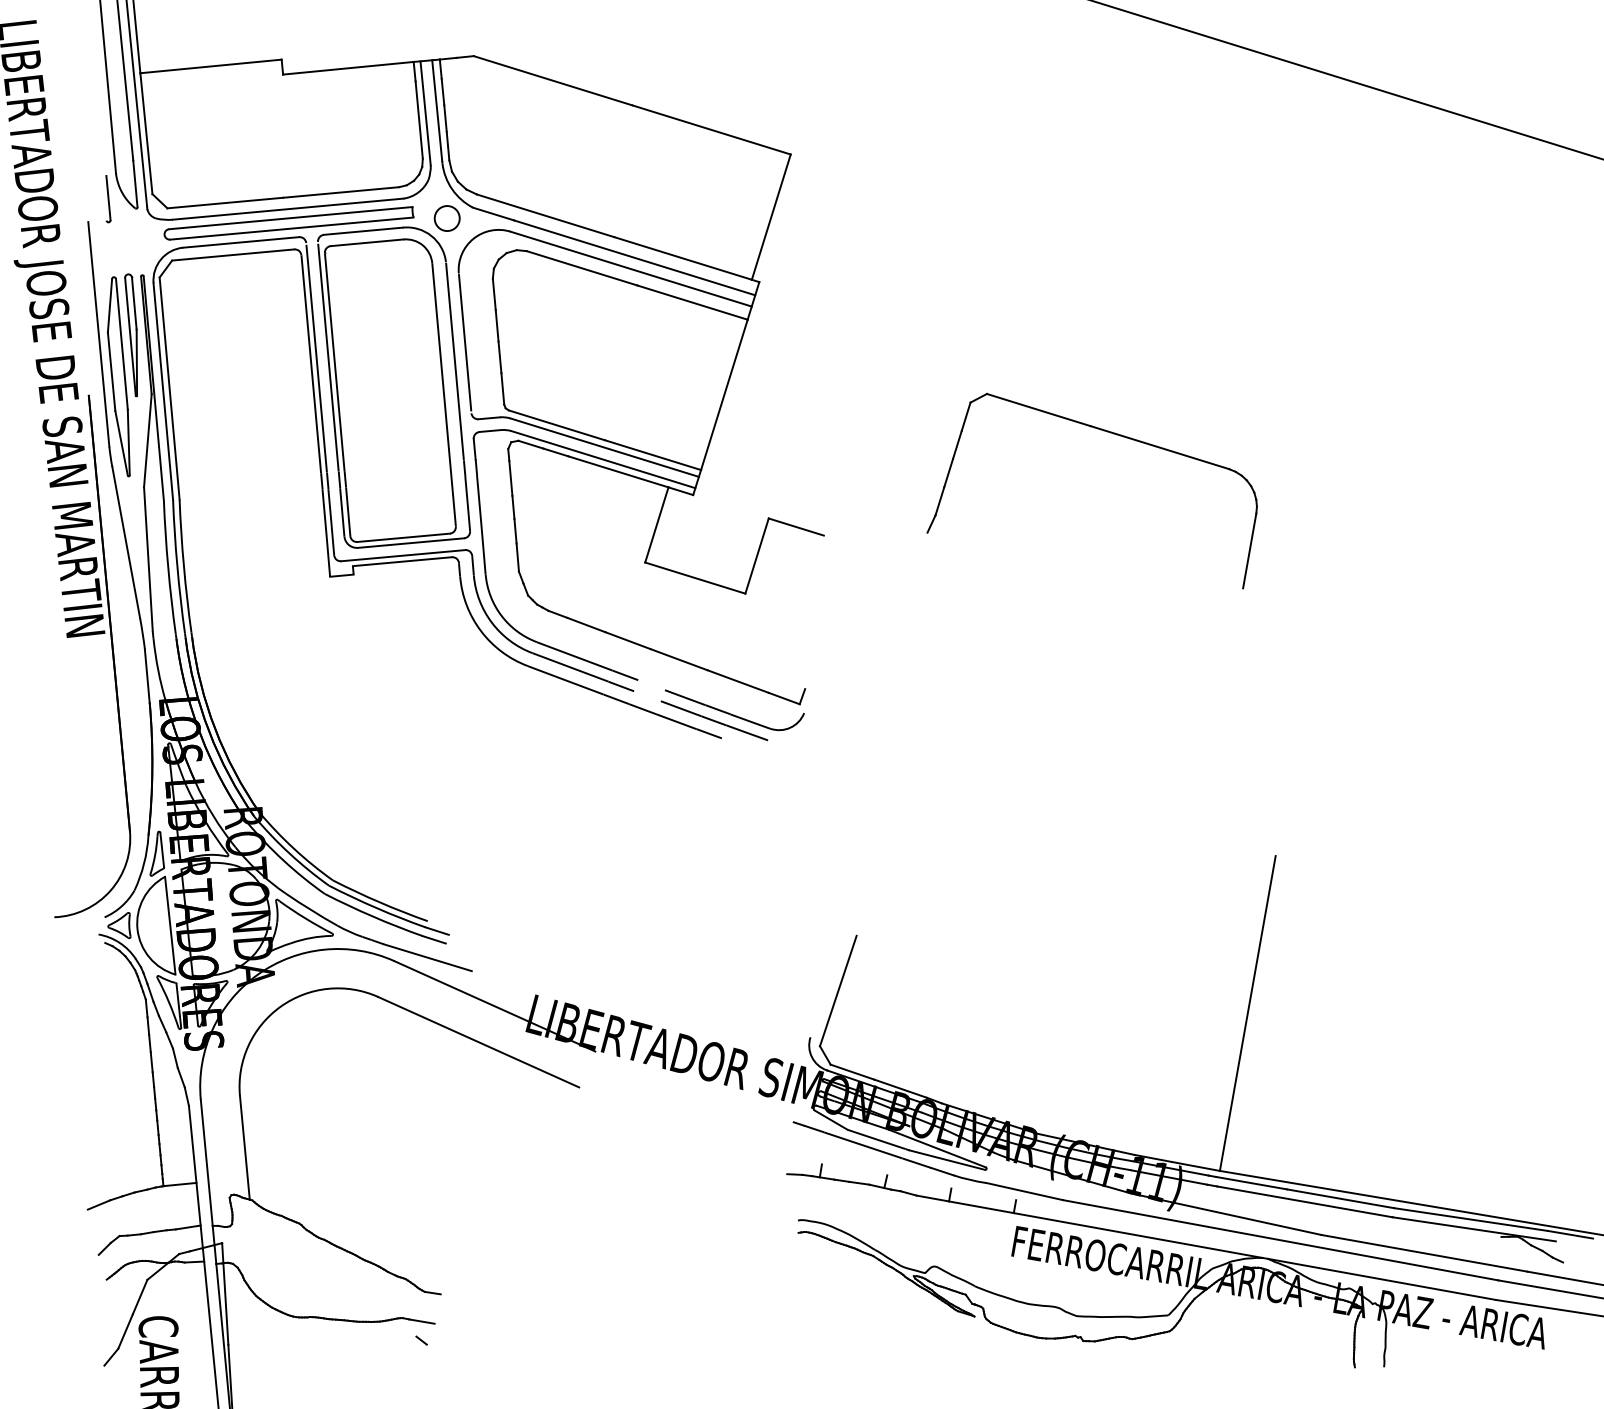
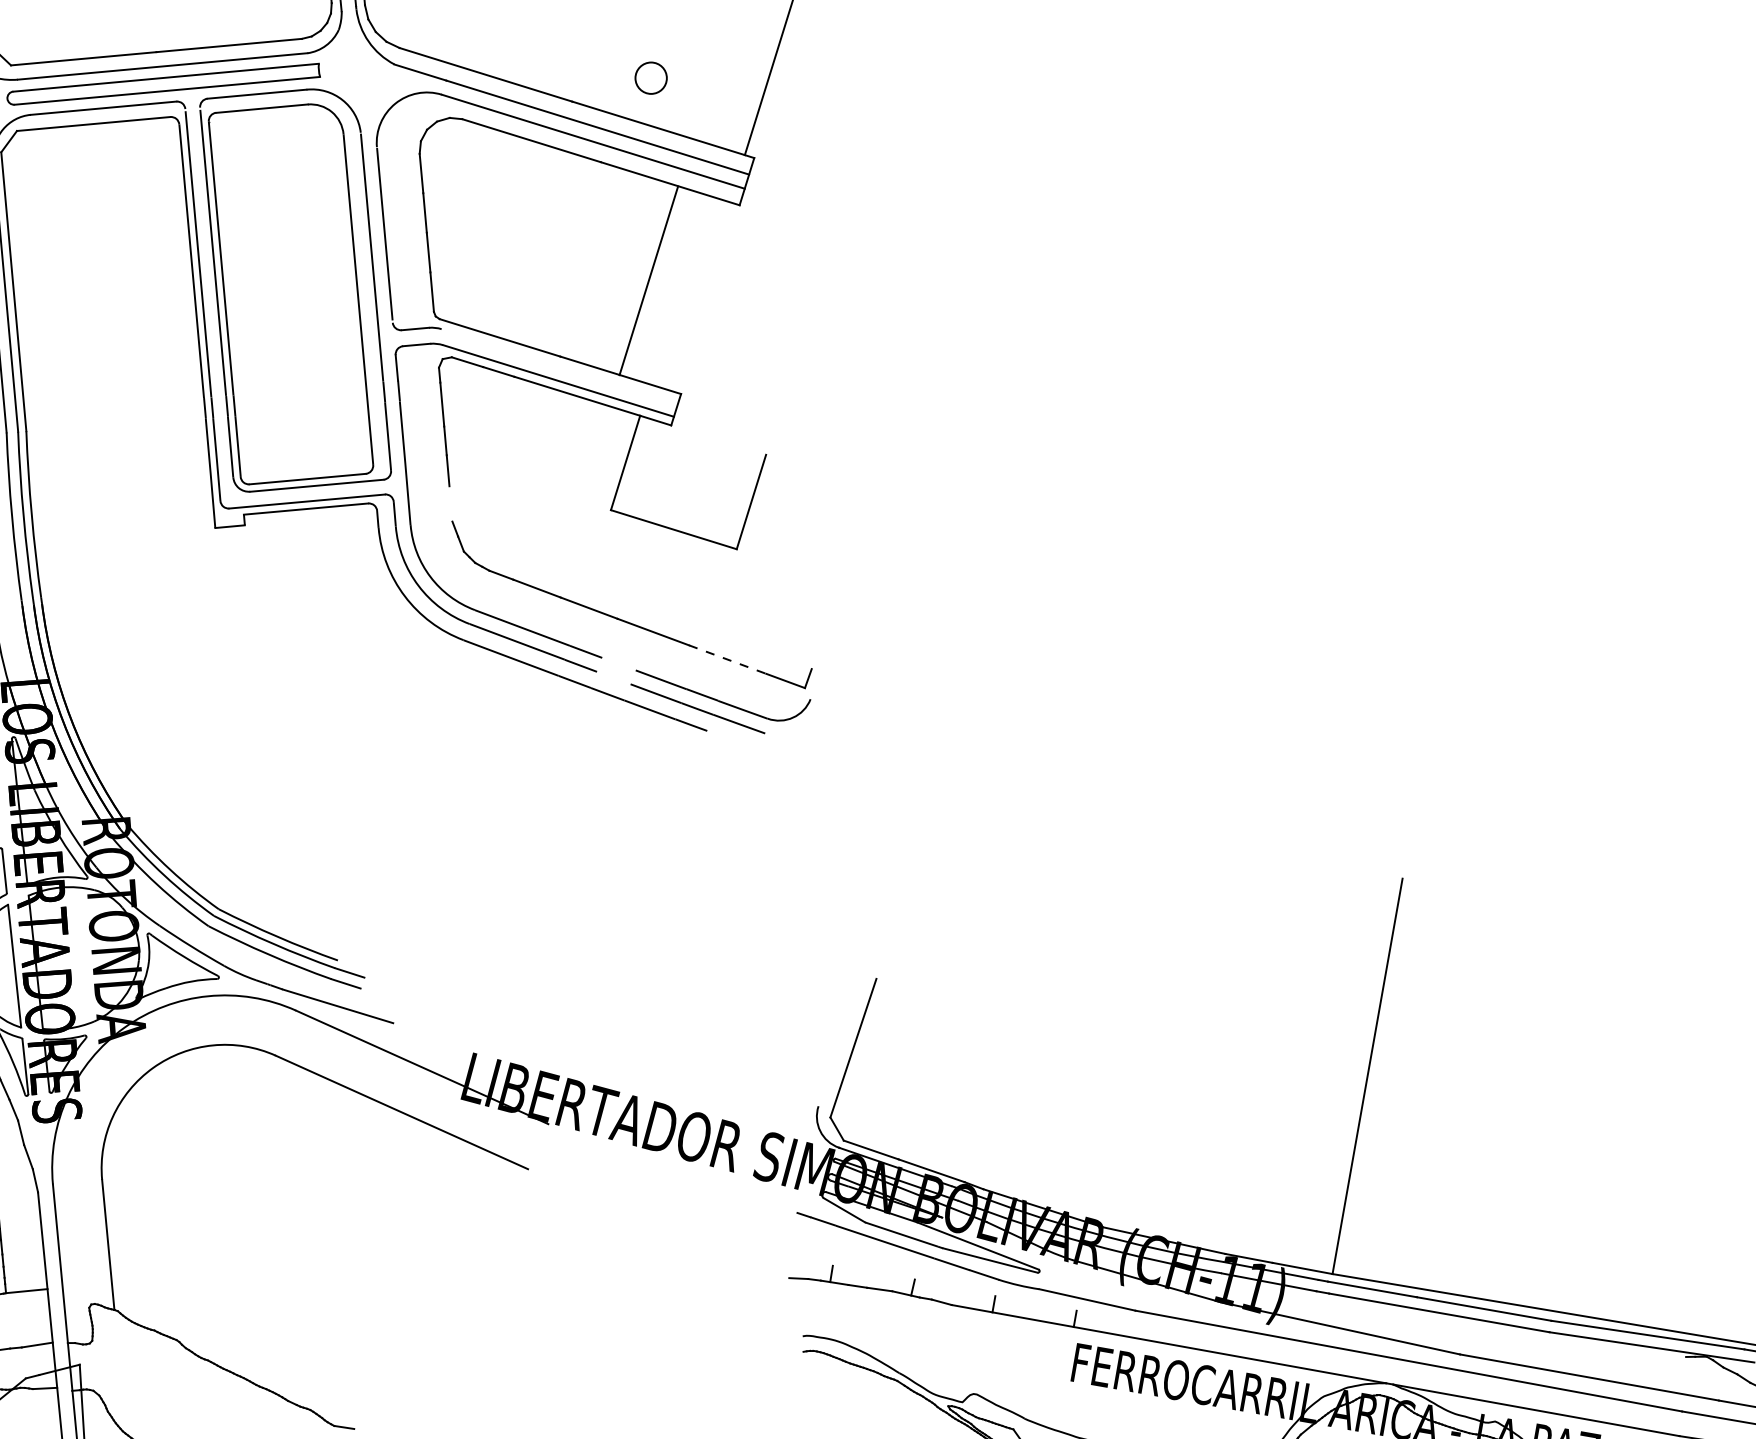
circle: (446, 218) -> (650, 78), moved
line: (724, 394) -> (648, 280), moved
part: (1110, 433) -> (1195, 348), removed
line: (604, 447) -> (559, 365), removed
line: (795, 526) -> (799, 464), removed
line: (517, 557) -> (450, 503), removed
line: (738, 681) -> (728, 659), solid -> dashed

